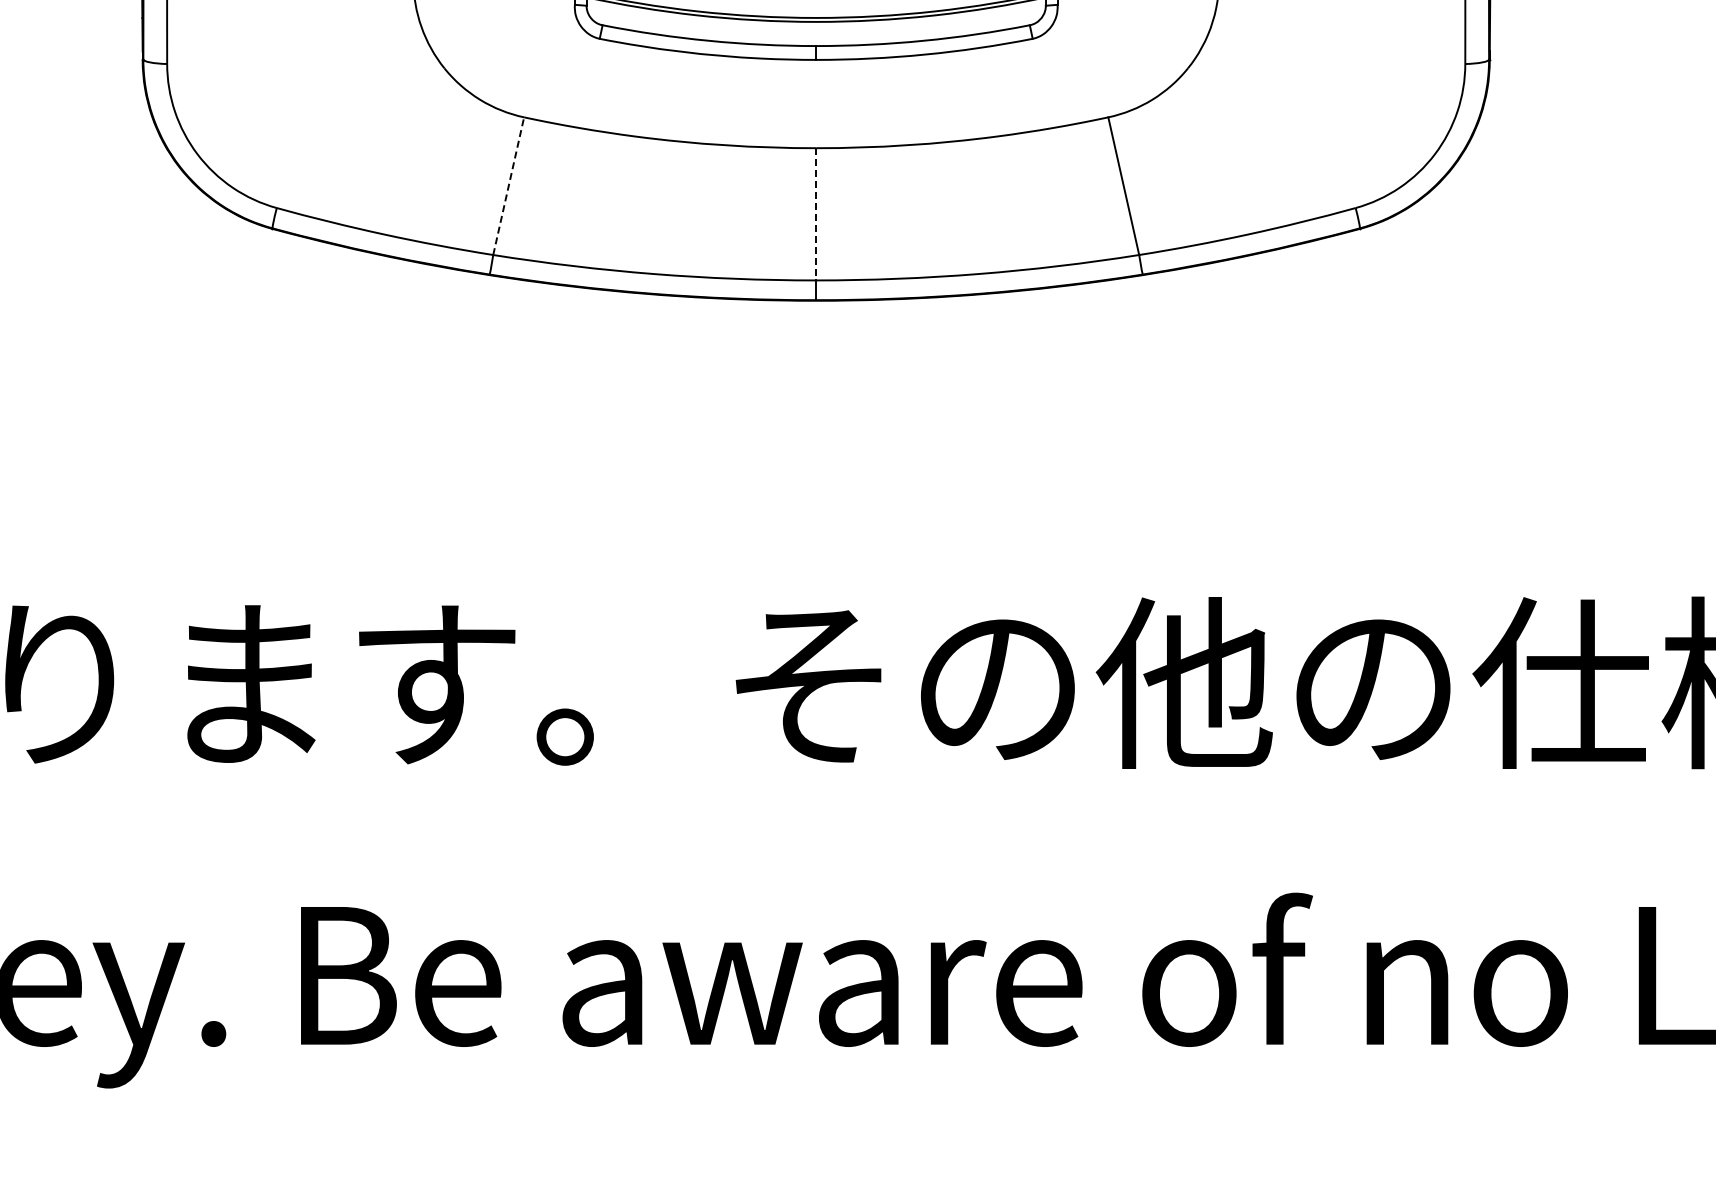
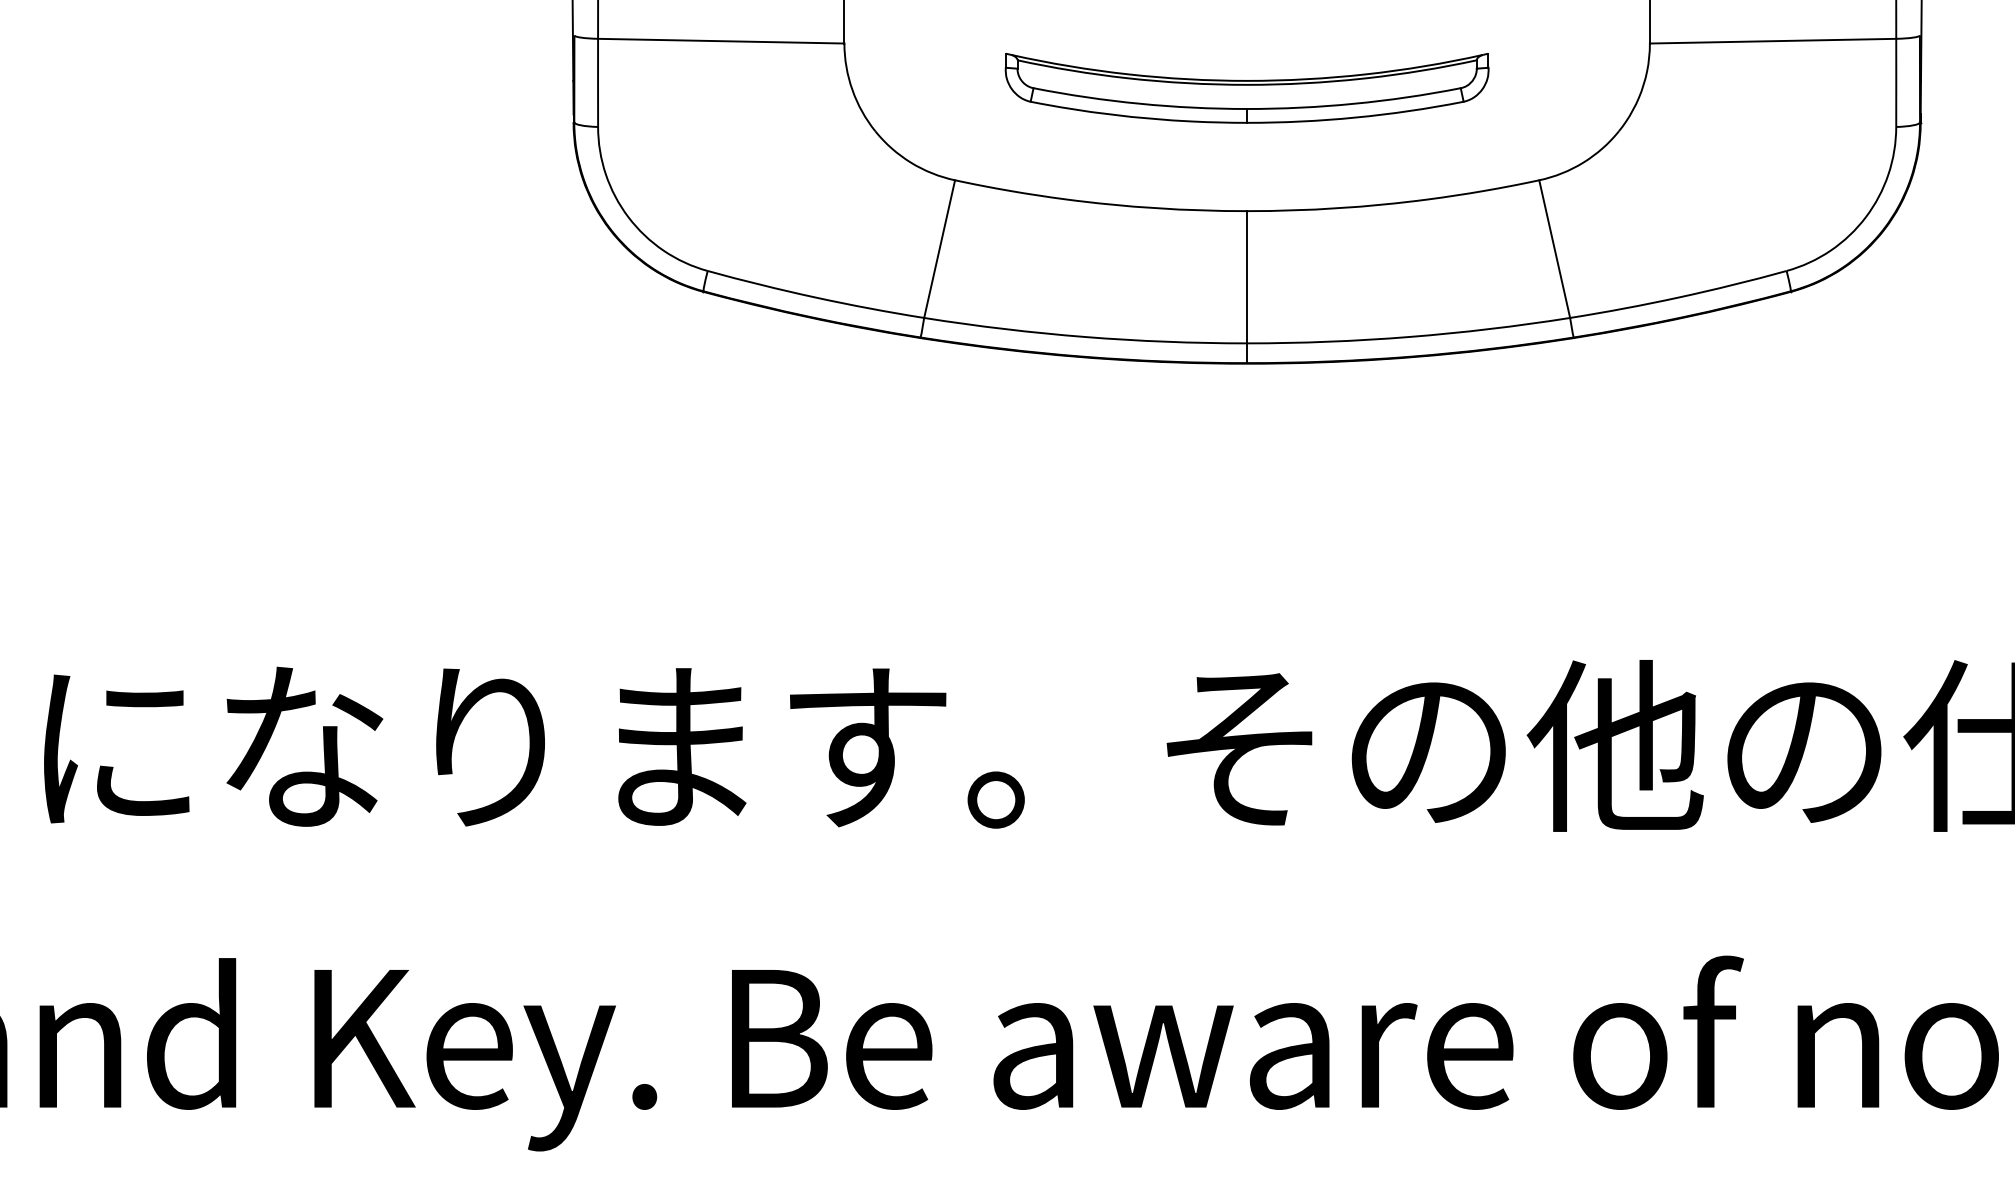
line: (508, 186) -> (939, 249), dashed -> solid
line: (816, 214) -> (1247, 277), dashed -> solid

